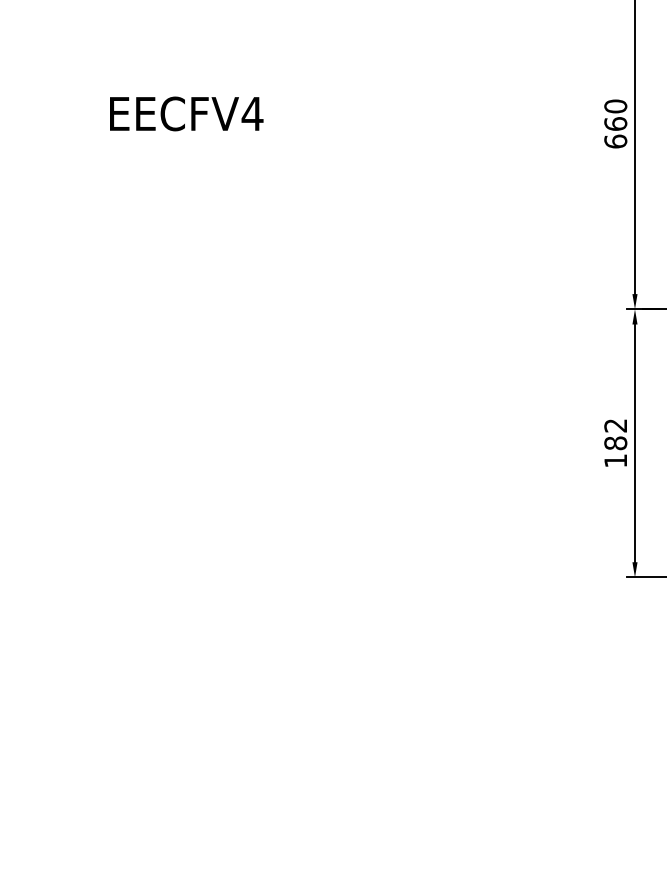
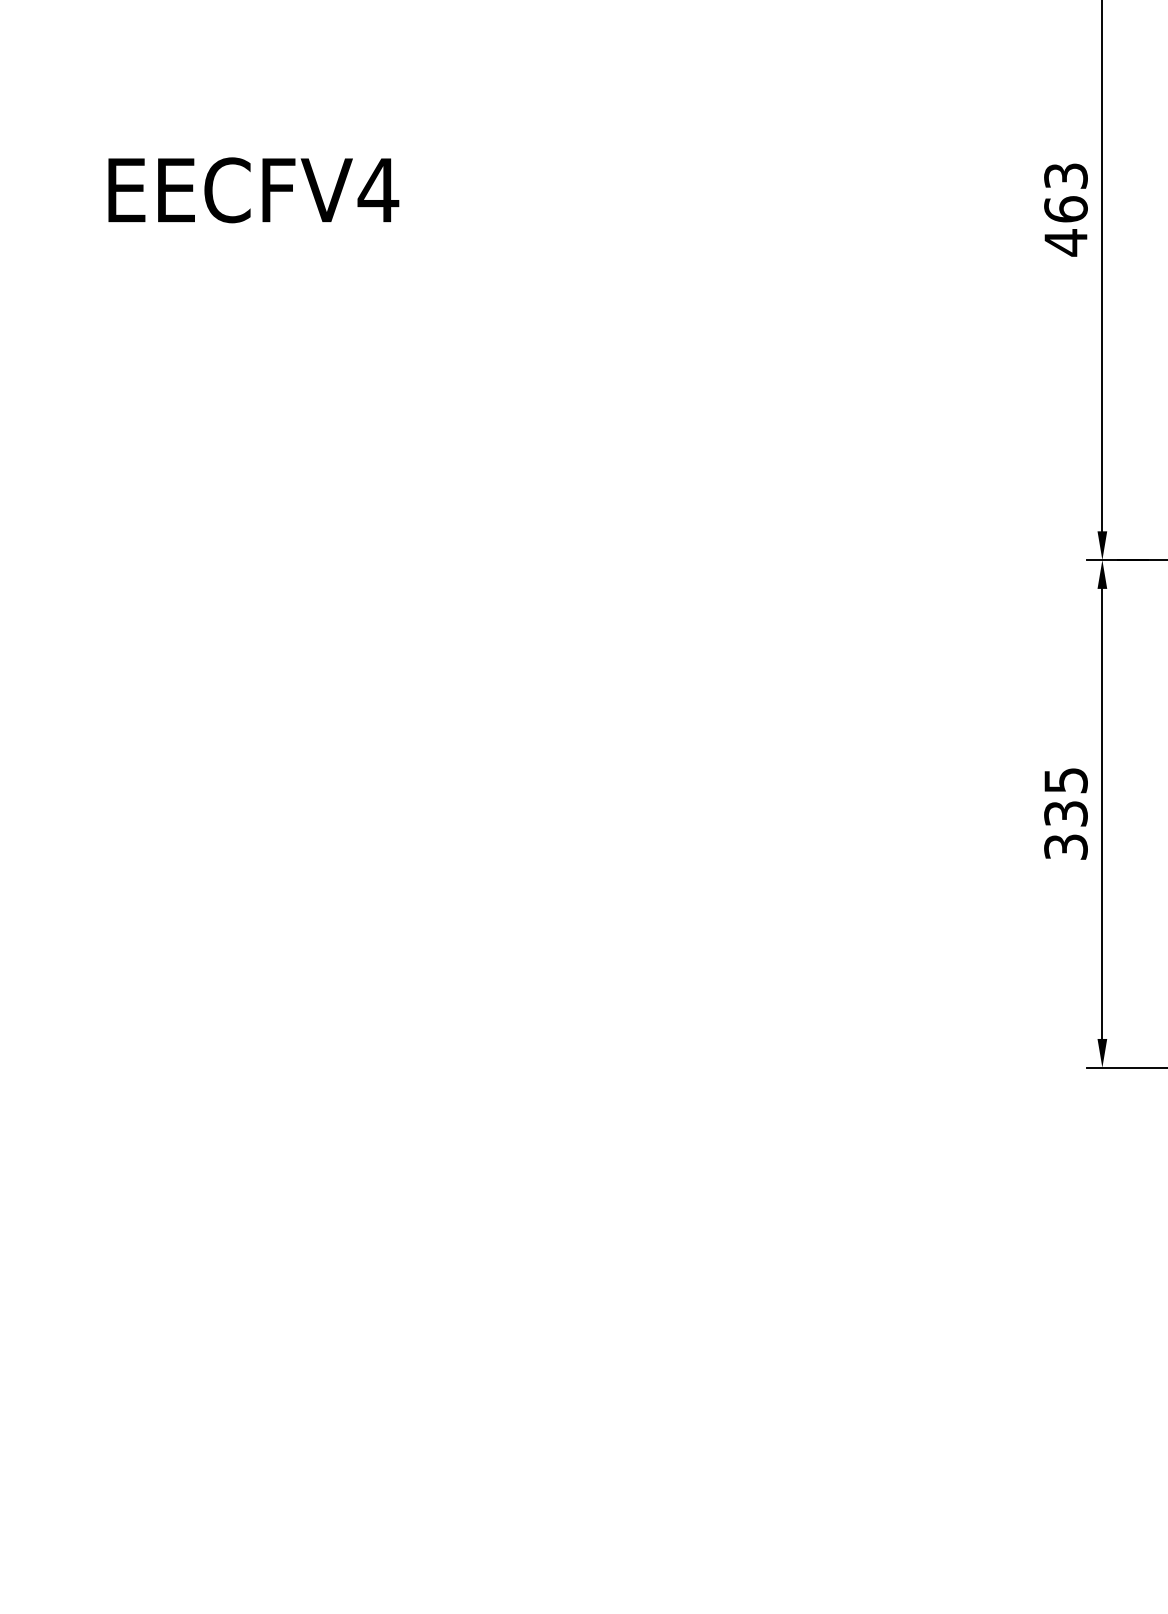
text: (615, 124) -> (1065, 210), 660 -> 463
text: (615, 443) -> (1065, 814), 182 -> 335

